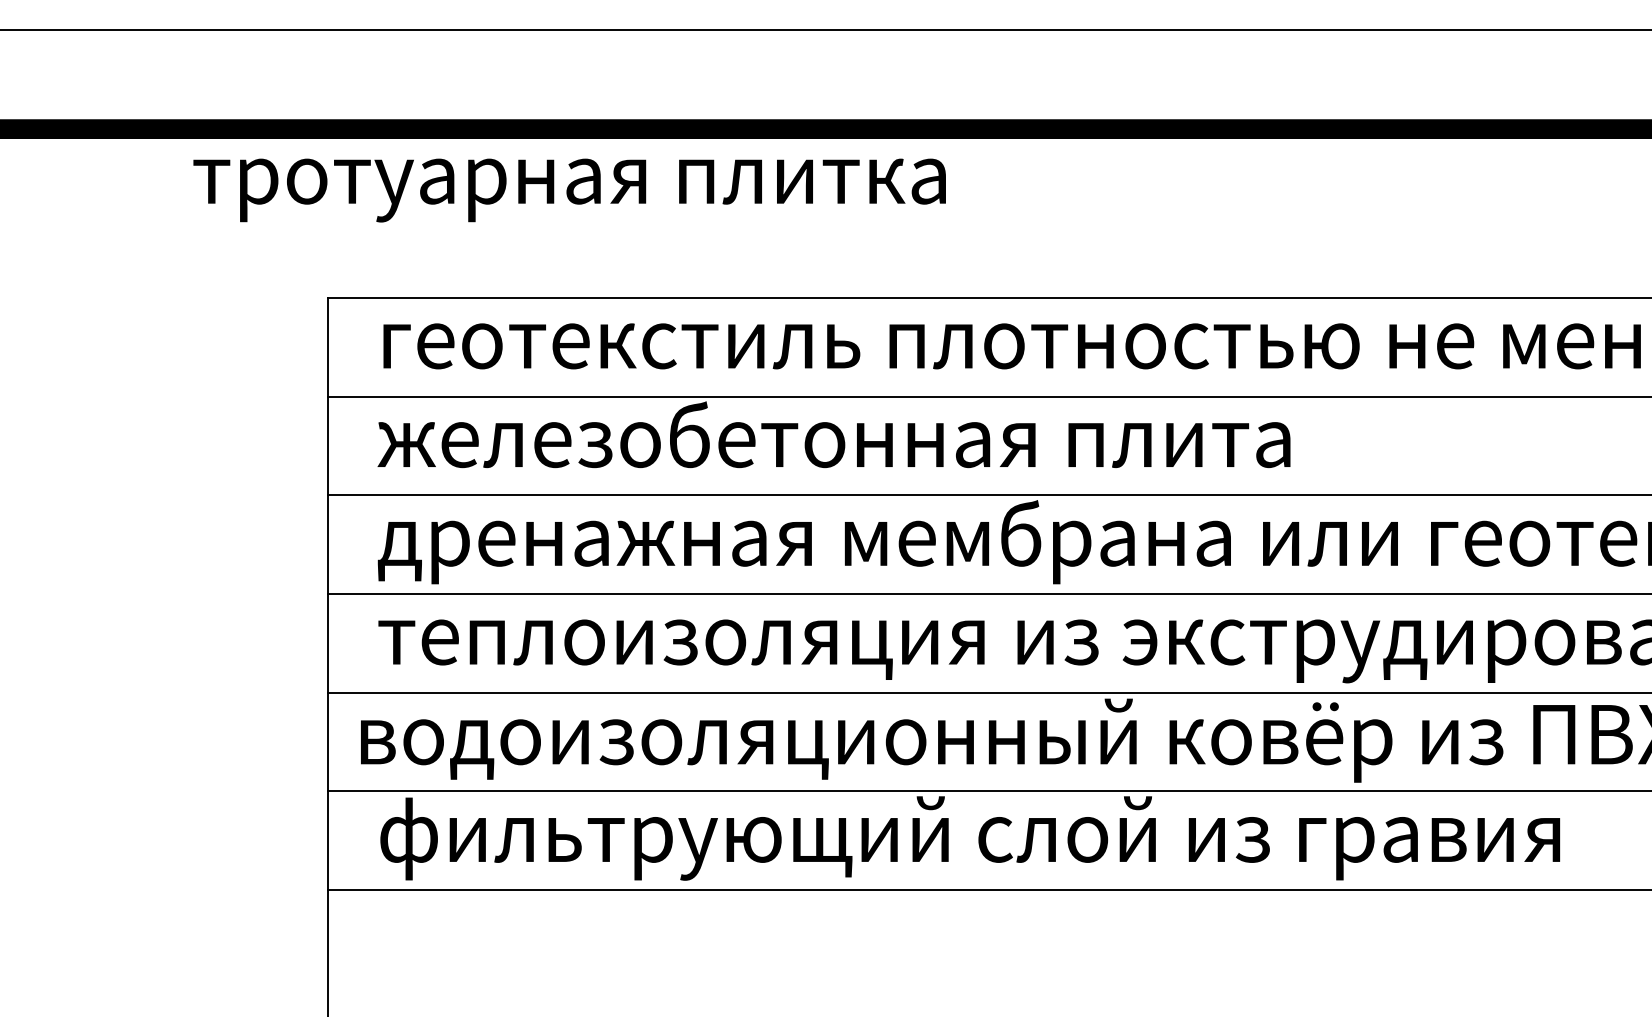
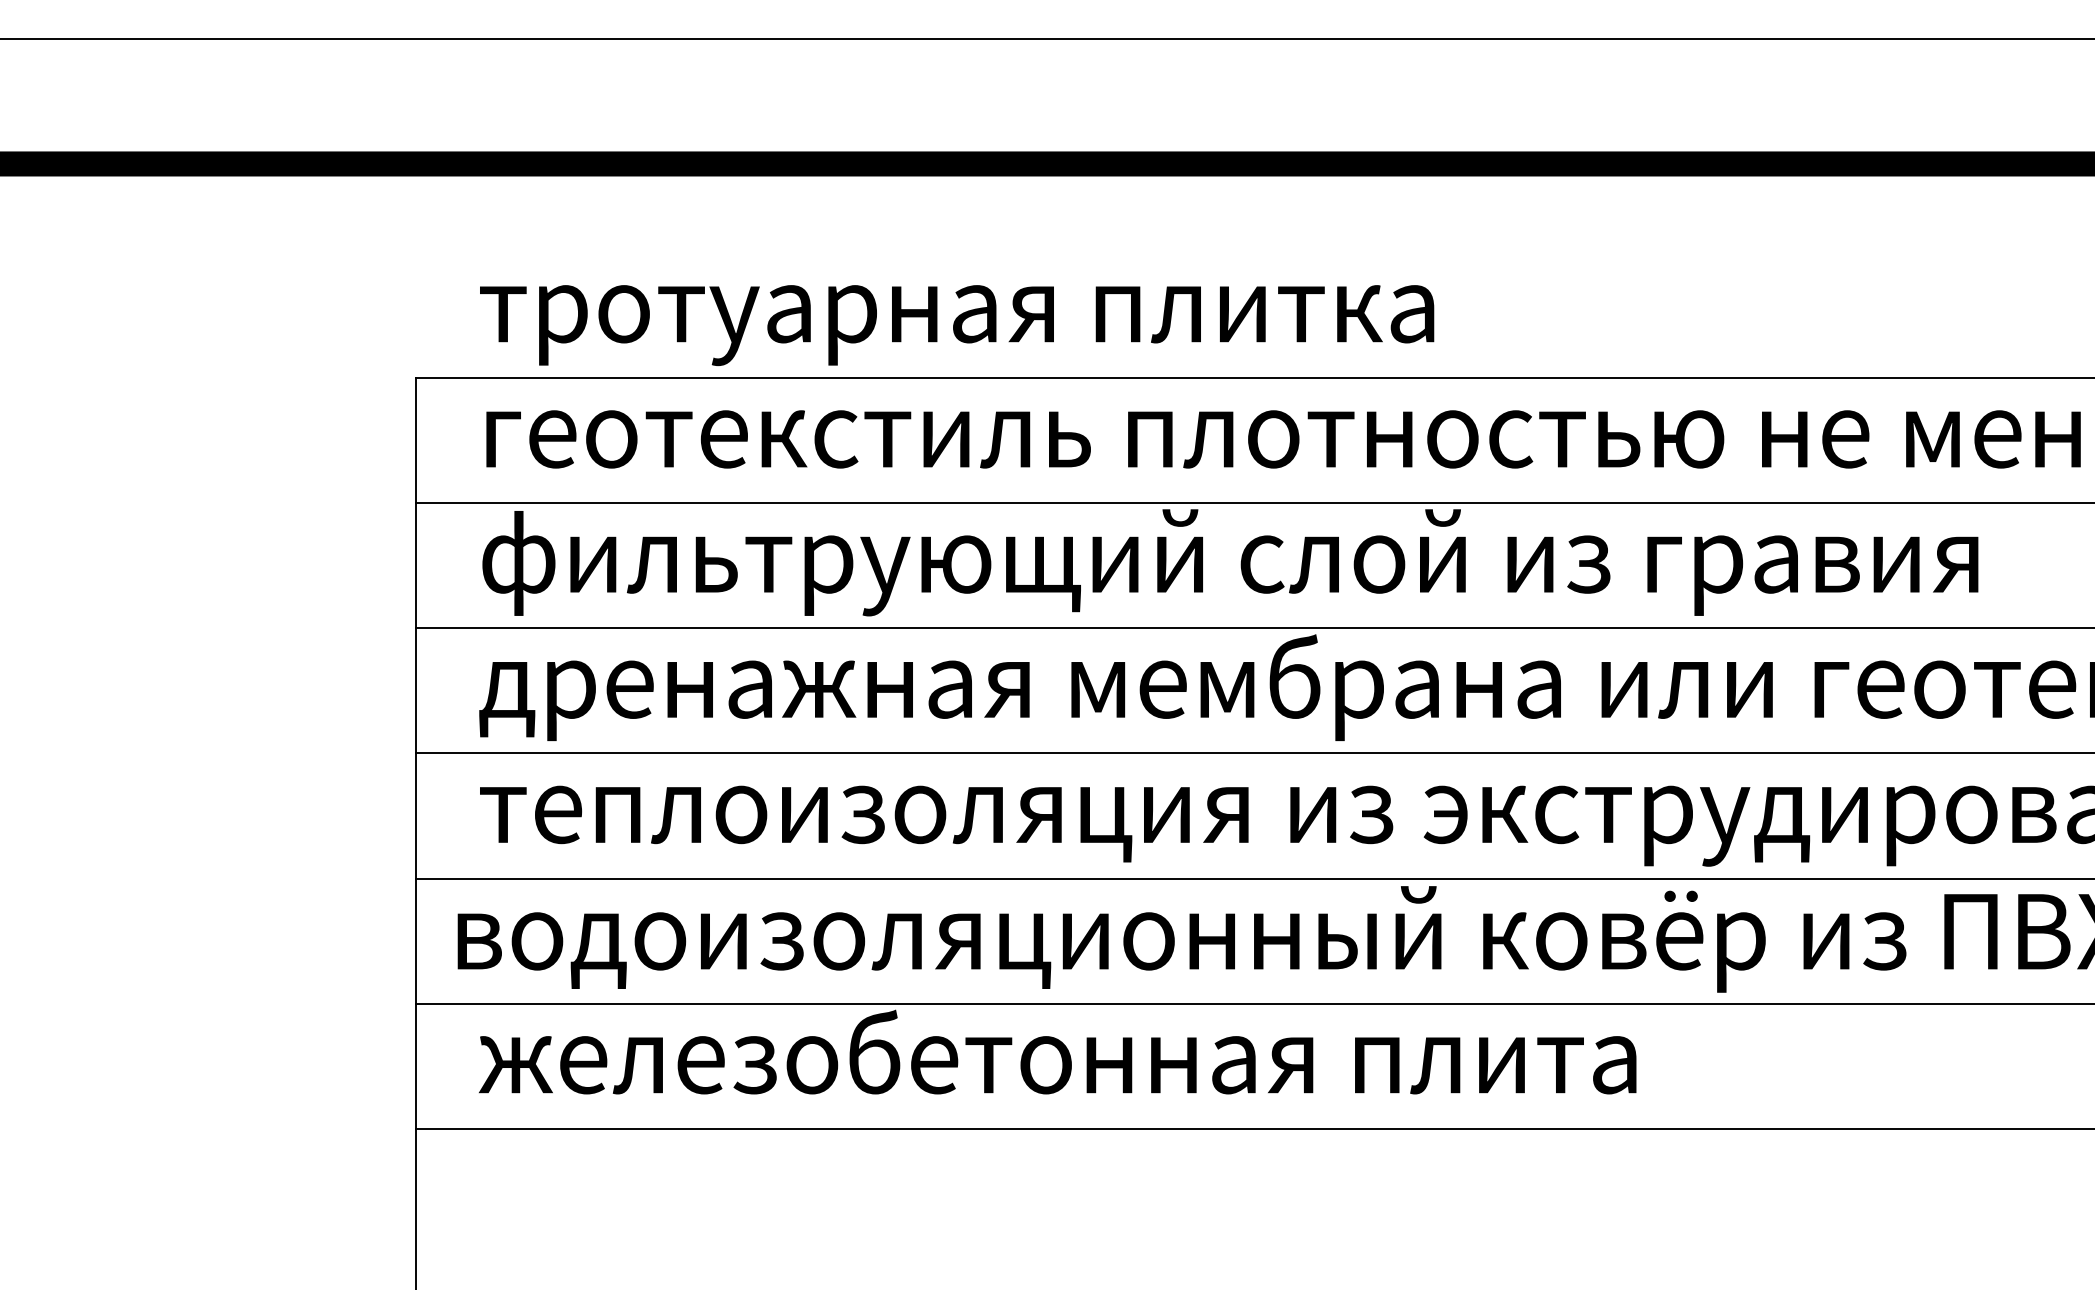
text: (569, 190) -> (956, 325), moved
text: (968, 443) -> (1228, 562), железобетонная плита -> фильтрующий слой из гравия
text: (968, 838) -> (1228, 1063), фильтрующий слой из гравия -> железобетонная плита

